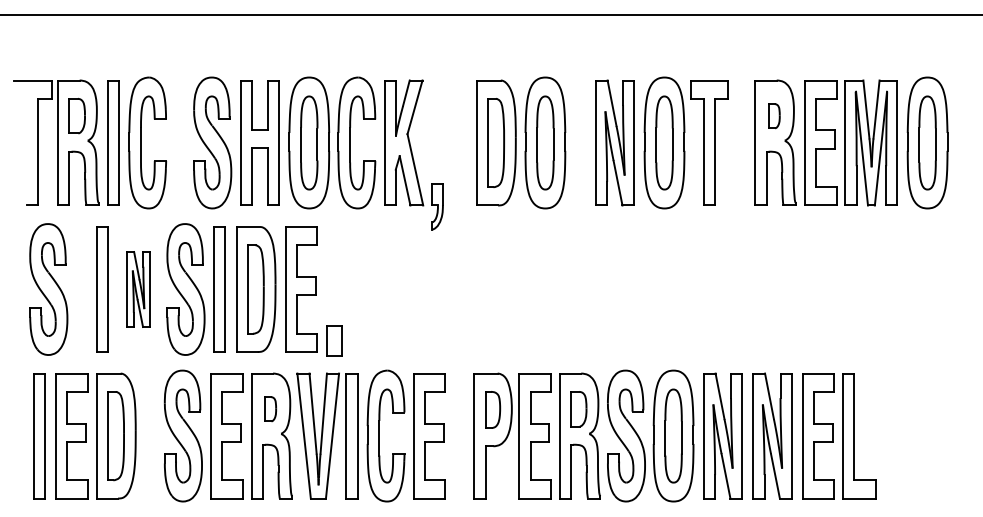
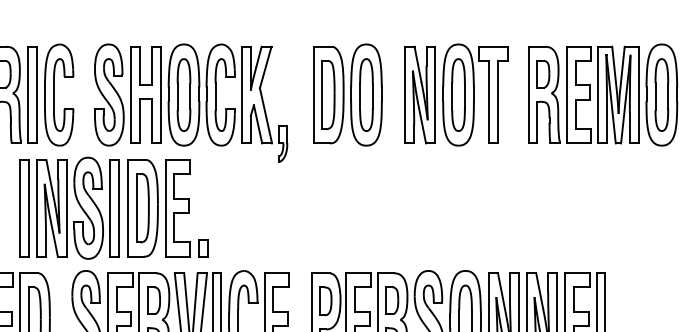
part: (774, 116) -> (543, 74), size x1.43
part: (138, 289) -> (52, 208), size x1.67
part: (334, 340) -> (203, 247), size x0.71
part: (270, 409) -> (154, 301), size x1.43

